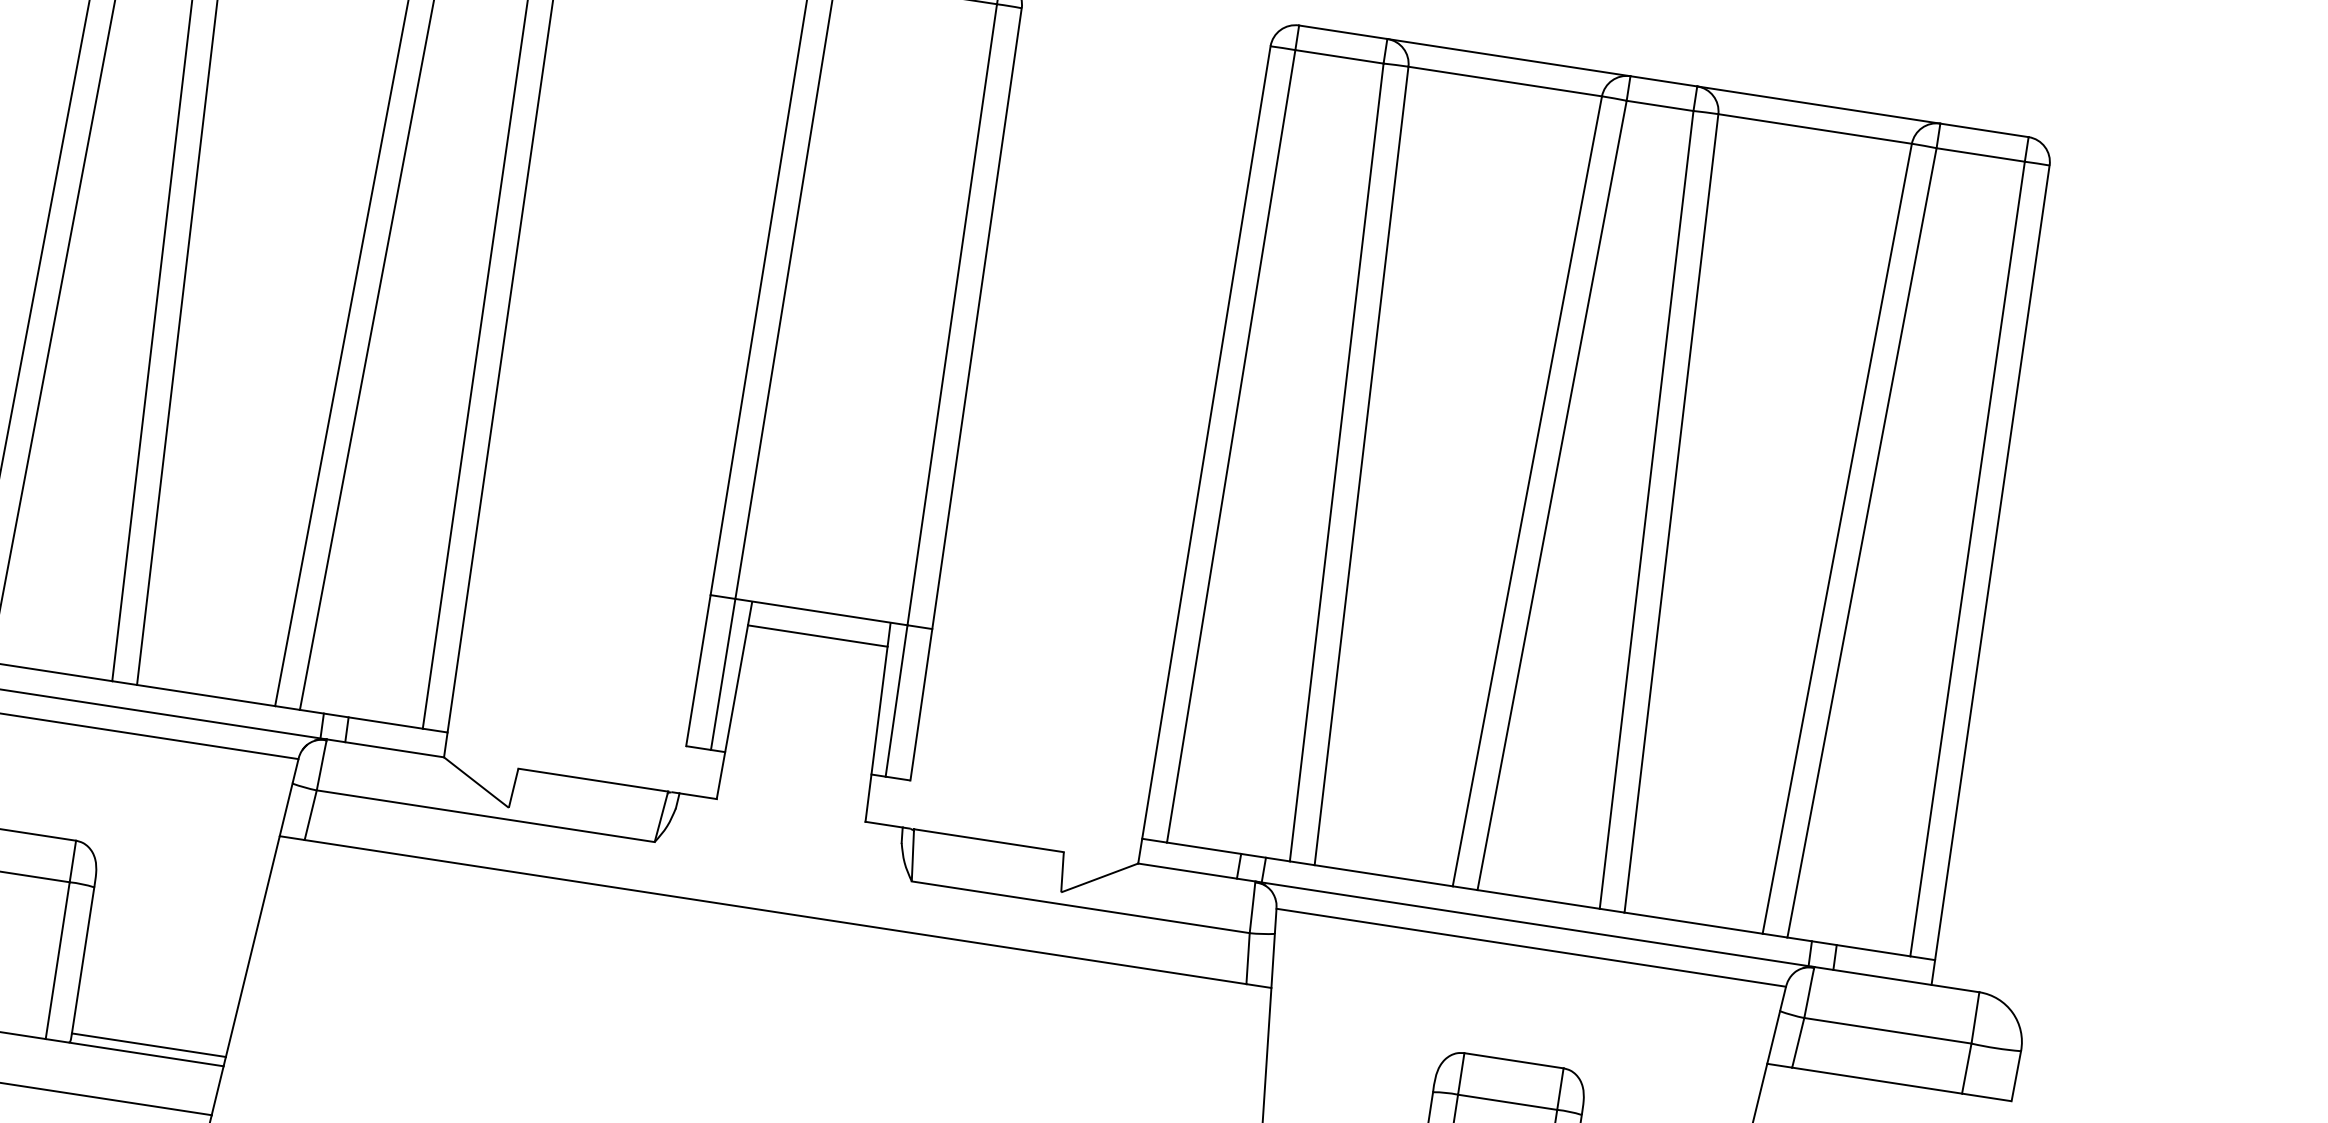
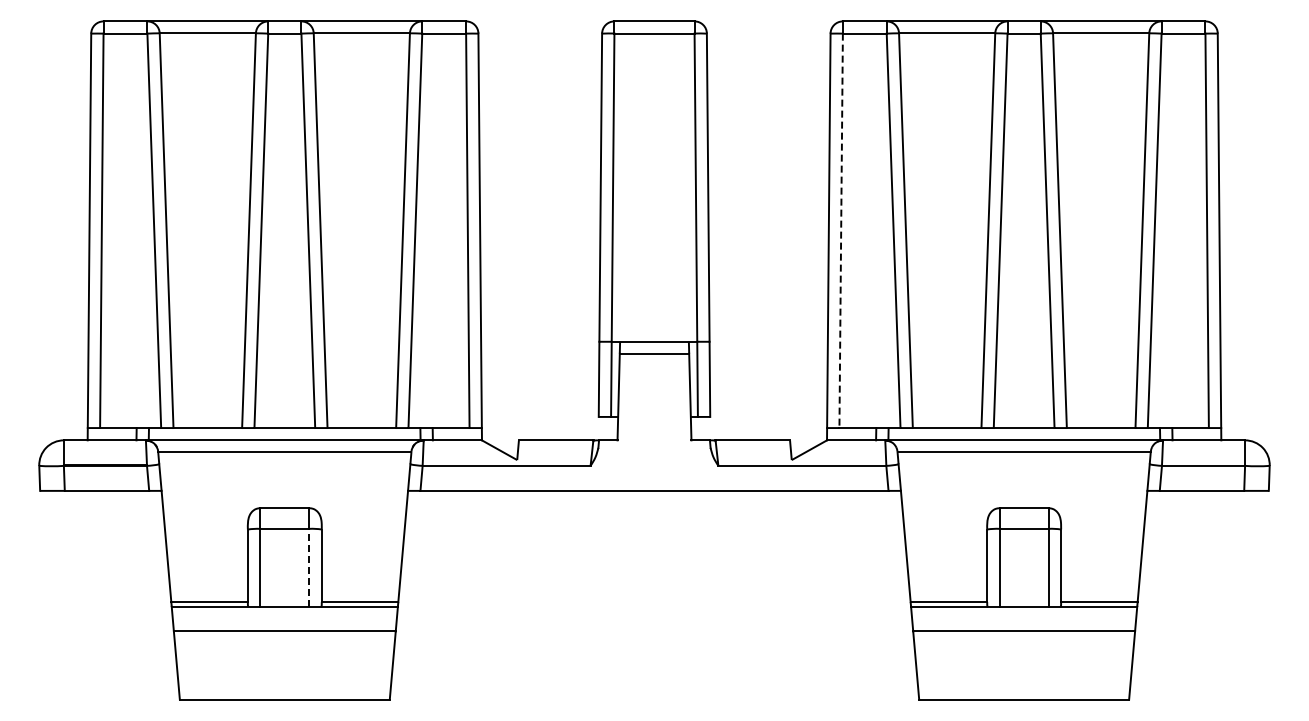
line: (1231, 447) -> (841, 231), solid -> dashed
line: (57, 960) -> (309, 567), solid -> dashed

